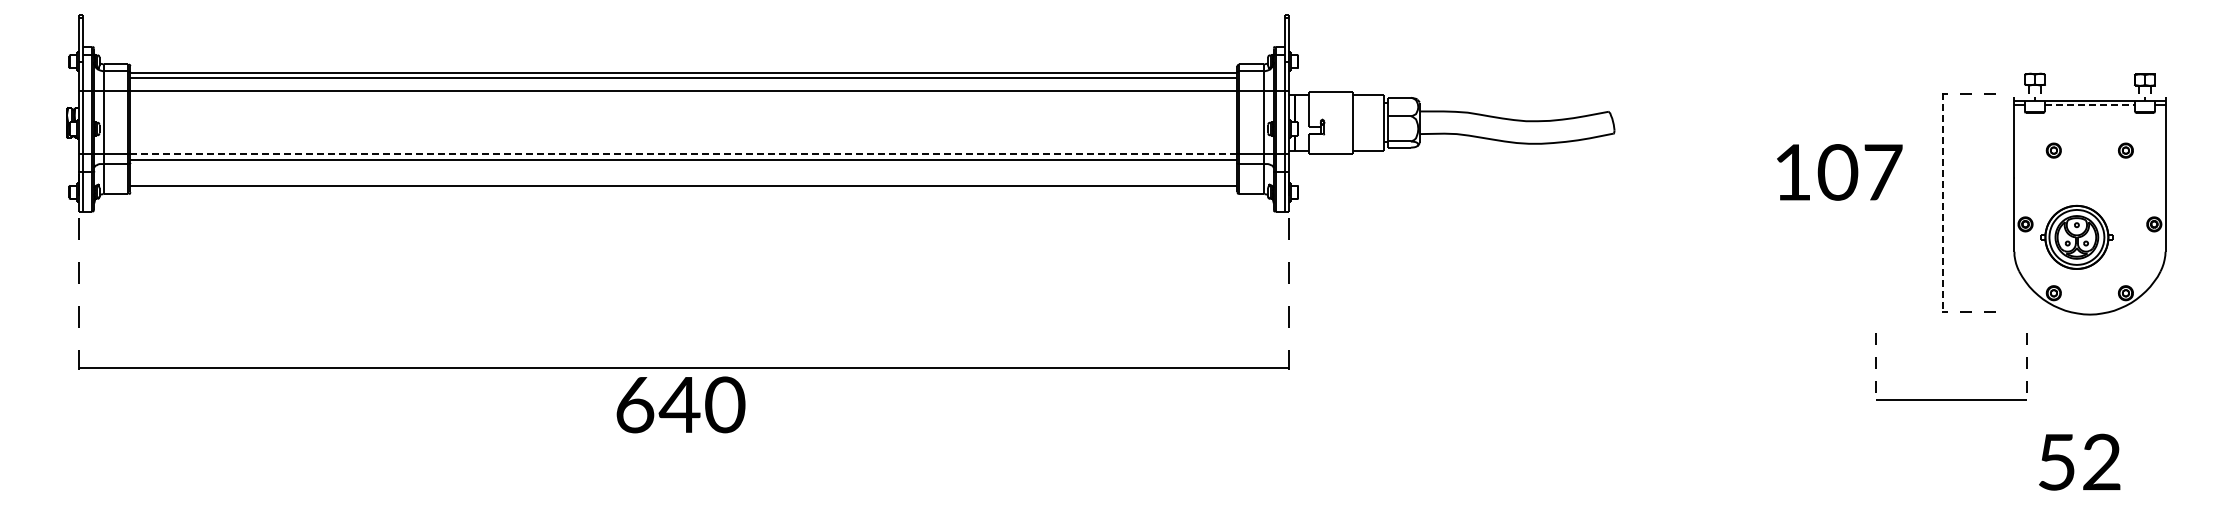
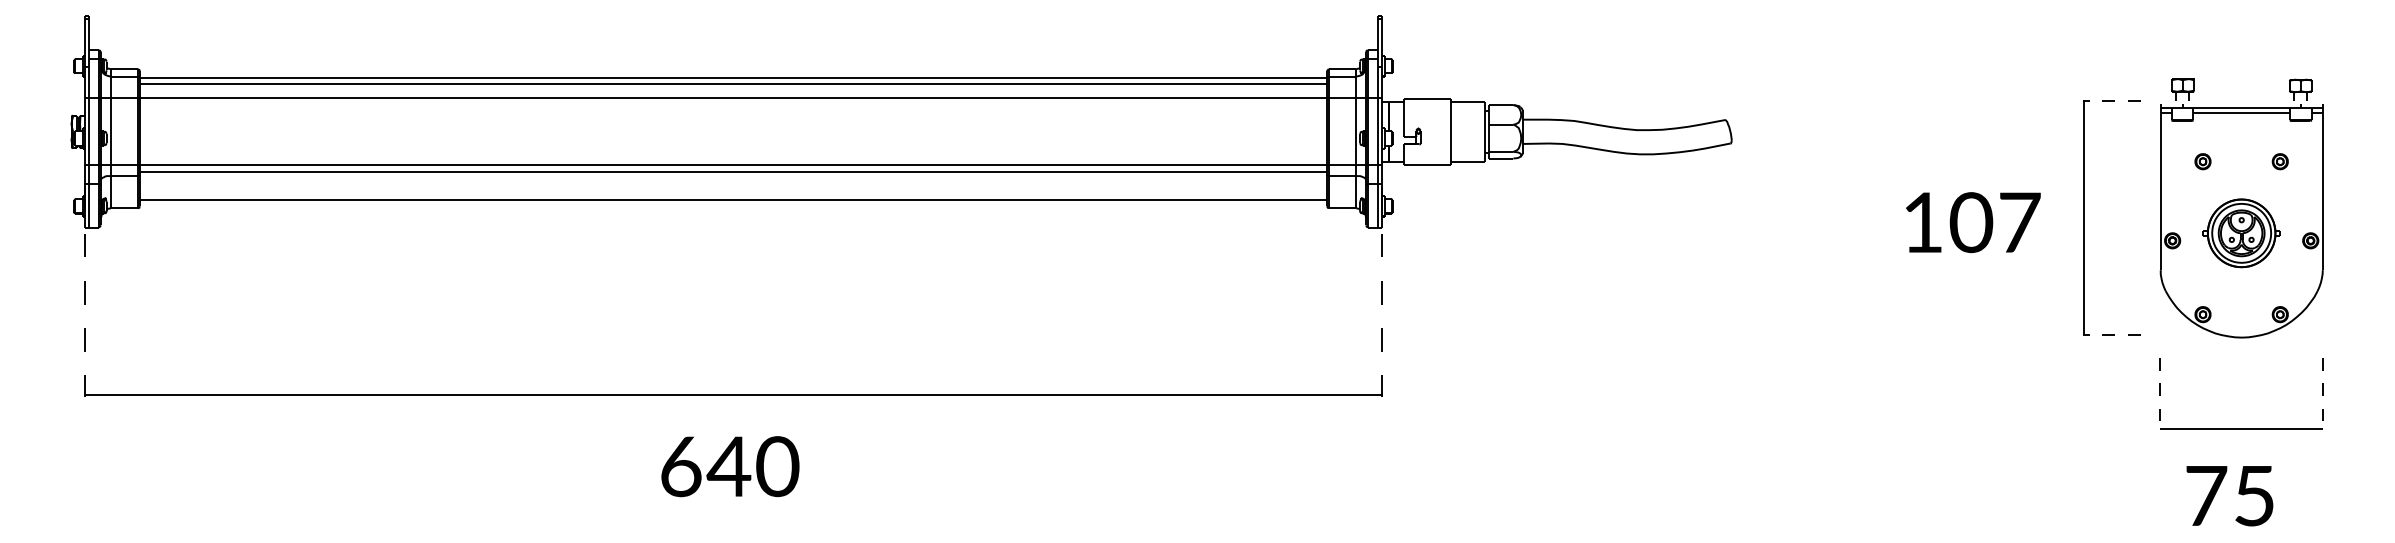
line: (2090, 105) -> (2242, 113), dashed -> solid
line: (684, 153) -> (734, 164), dashed -> solid
text: (1839, 172) -> (1973, 222), moved
line: (1942, 203) -> (2083, 218), dashed -> solid
part: (2076, 236) -> (2241, 232), moved
part: (1951, 399) -> (2241, 428), moved
text: (680, 404) -> (729, 466), moved
text: (2079, 461) -> (2230, 495), 52 -> 75

